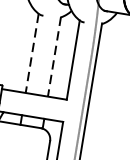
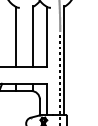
line: (32, 52) -> (16, 36), dashed -> solid
line: (53, 57) -> (32, 37), dashed -> solid

